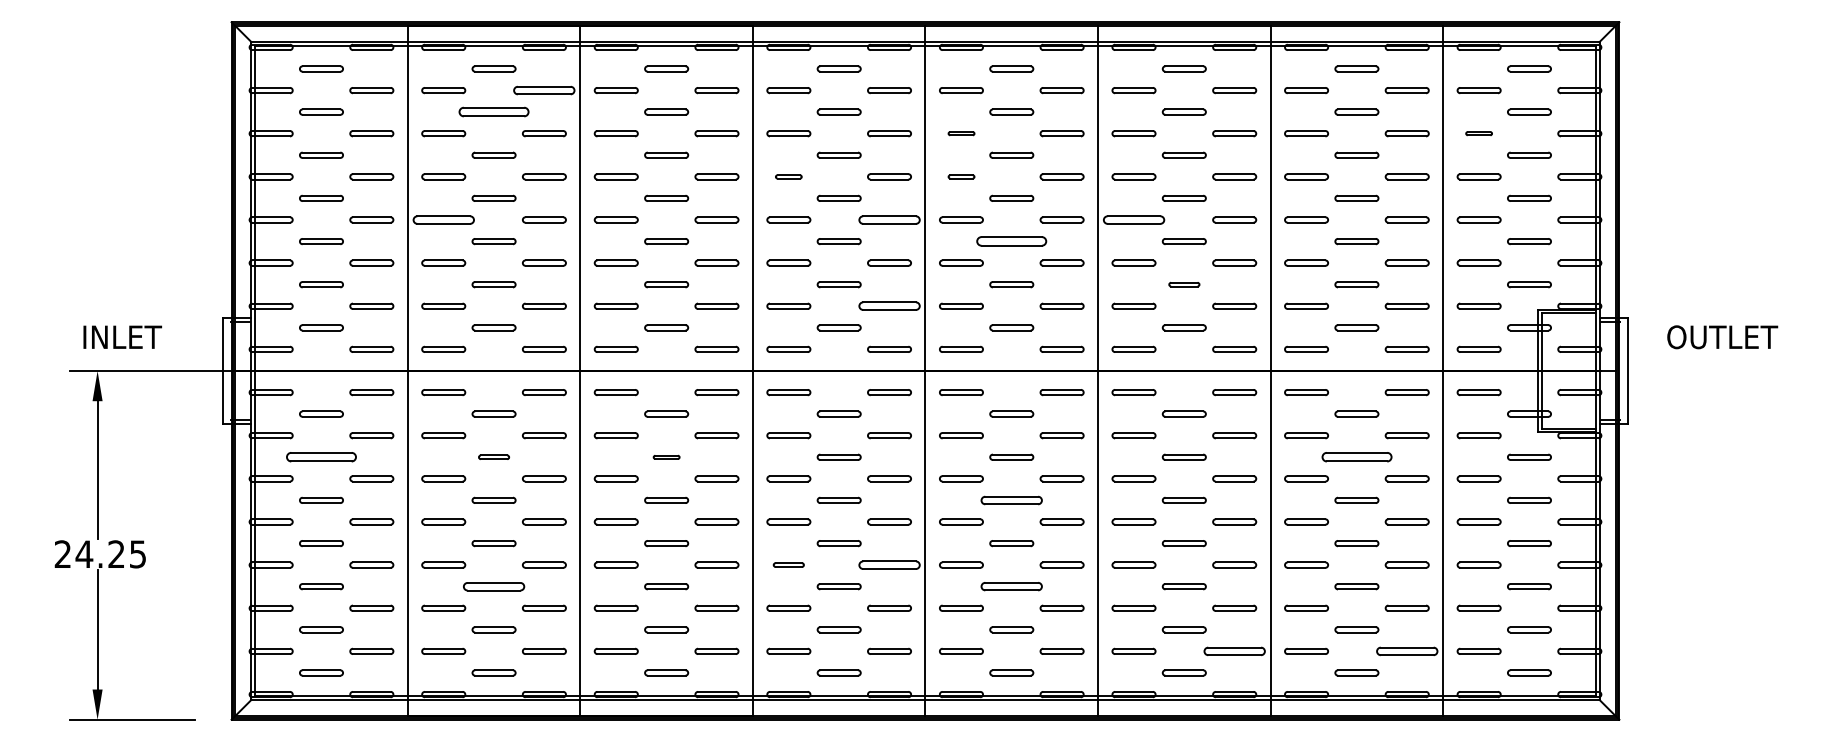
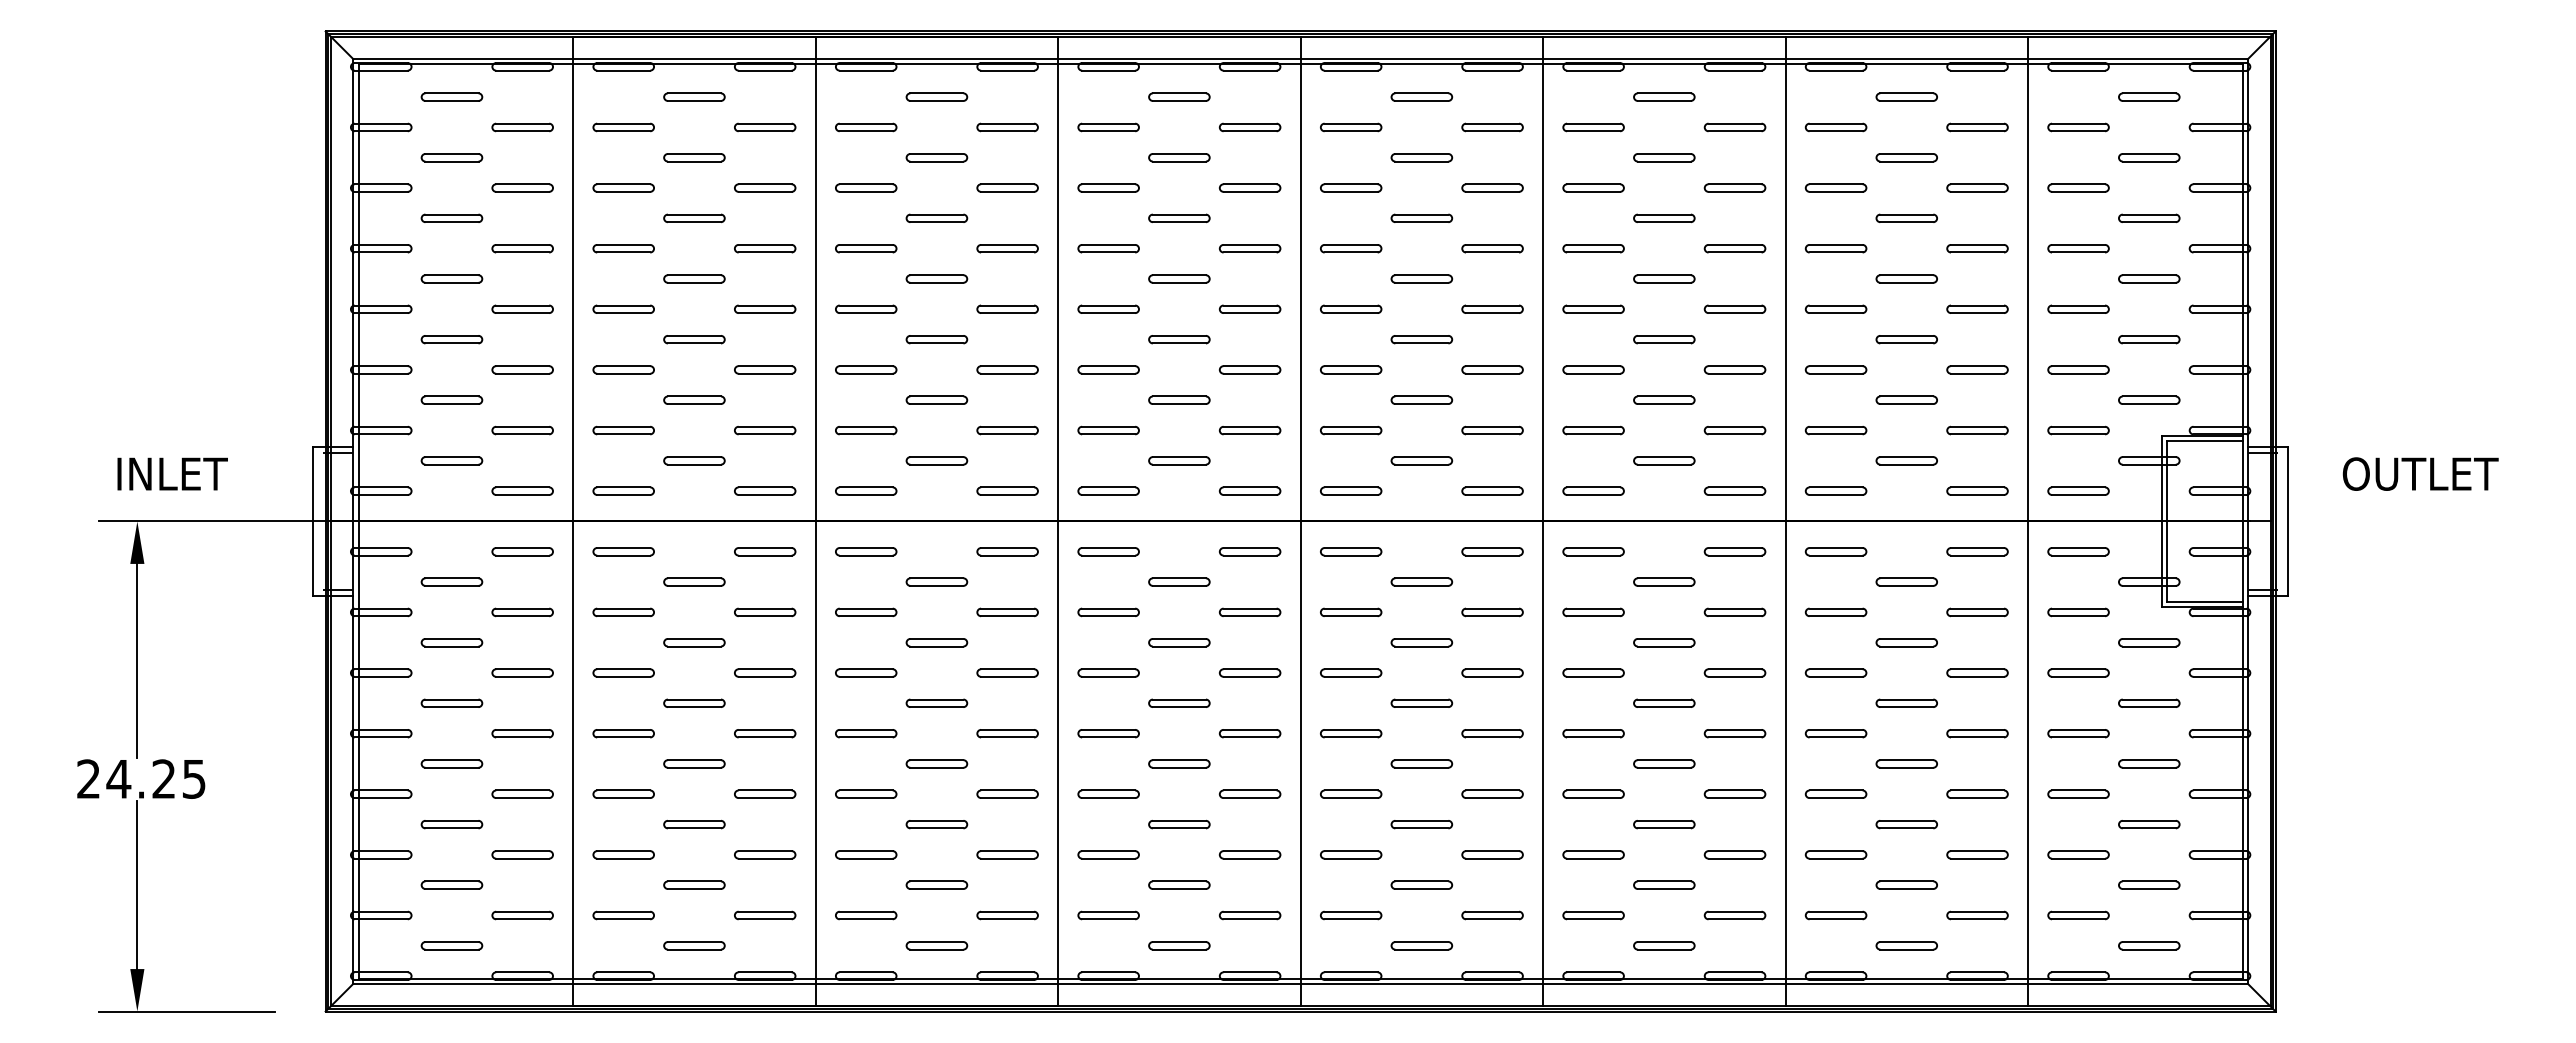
part: (544, 90) -> (765, 127), size x0.71
part: (494, 111) -> (694, 157), size x0.62
part: (961, 133) -> (1351, 187), size x1.67
part: (1479, 133) -> (2078, 187), size x1.67
part: (788, 176) -> (1108, 248), size x1.67
part: (961, 176) -> (1351, 248), size x1.67
part: (443, 219) -> (623, 308), size x0.71
part: (889, 219) -> (1249, 308), size x0.71
part: (1133, 219) -> (1593, 308), size x0.71
part: (1011, 241) -> (1421, 339), size x0.62
part: (1184, 284) -> (1664, 399), size x1.43
part: (889, 306) -> (1249, 430), size x0.71
part: (321, 457) -> (451, 642), size x0.62
part: (494, 457) -> (694, 642), size x1.43
part: (666, 457) -> (936, 642), size x1.67
part: (1356, 457) -> (1906, 642), size x0.62
part: (1011, 499) -> (1421, 702), size x0.71
part: (788, 564) -> (1108, 793), size x1.43
part: (889, 564) -> (1249, 793), size x0.71
part: (494, 586) -> (694, 824), size x0.71
part: (1011, 586) -> (1421, 824), size x0.71
part: (1234, 651) -> (1734, 915), size x0.71
part: (1407, 651) -> (1977, 915), size x0.71

